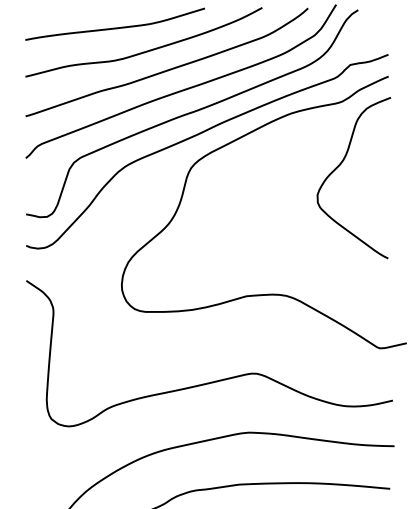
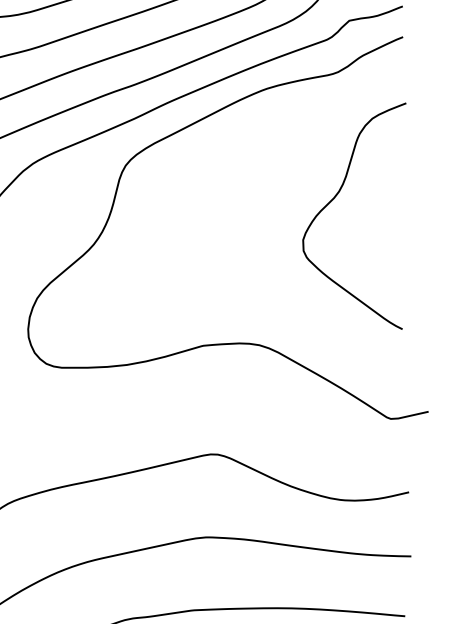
curve: (340, 165) -> (335, 198), moved

